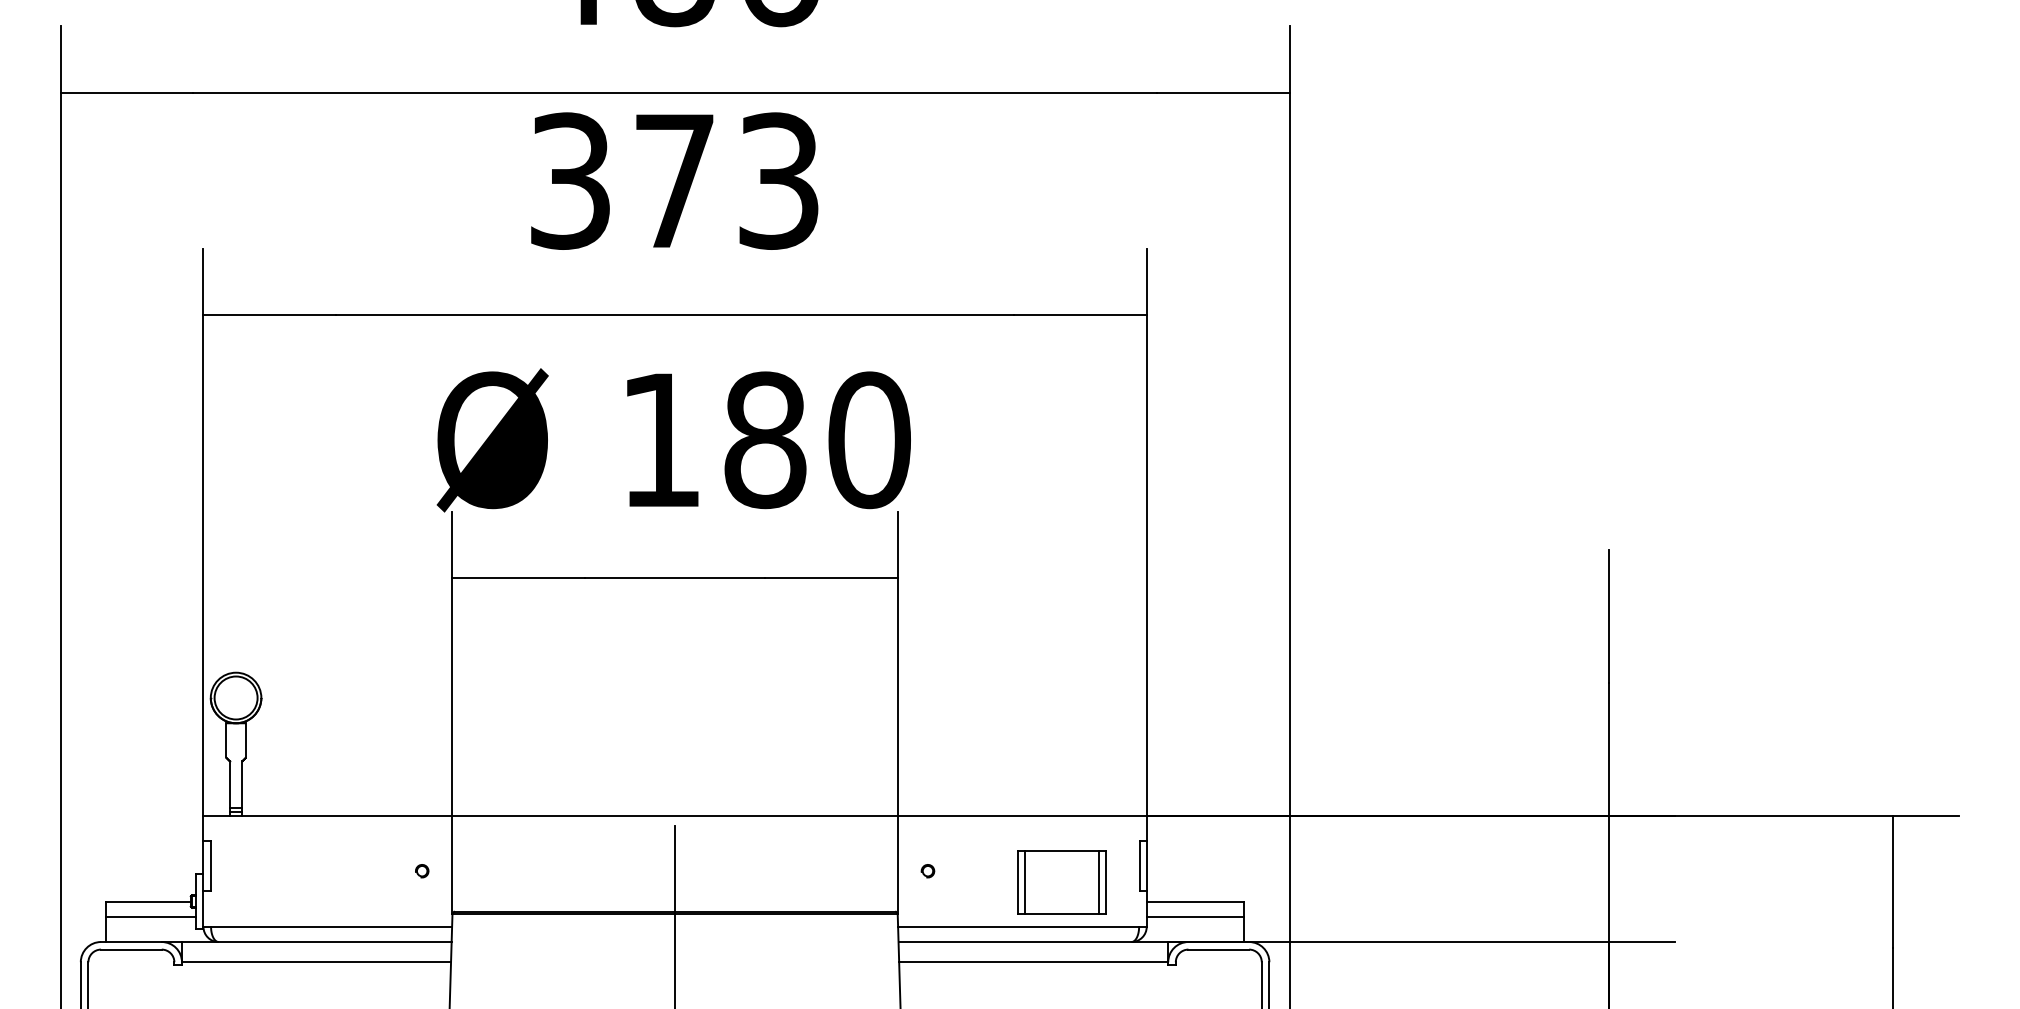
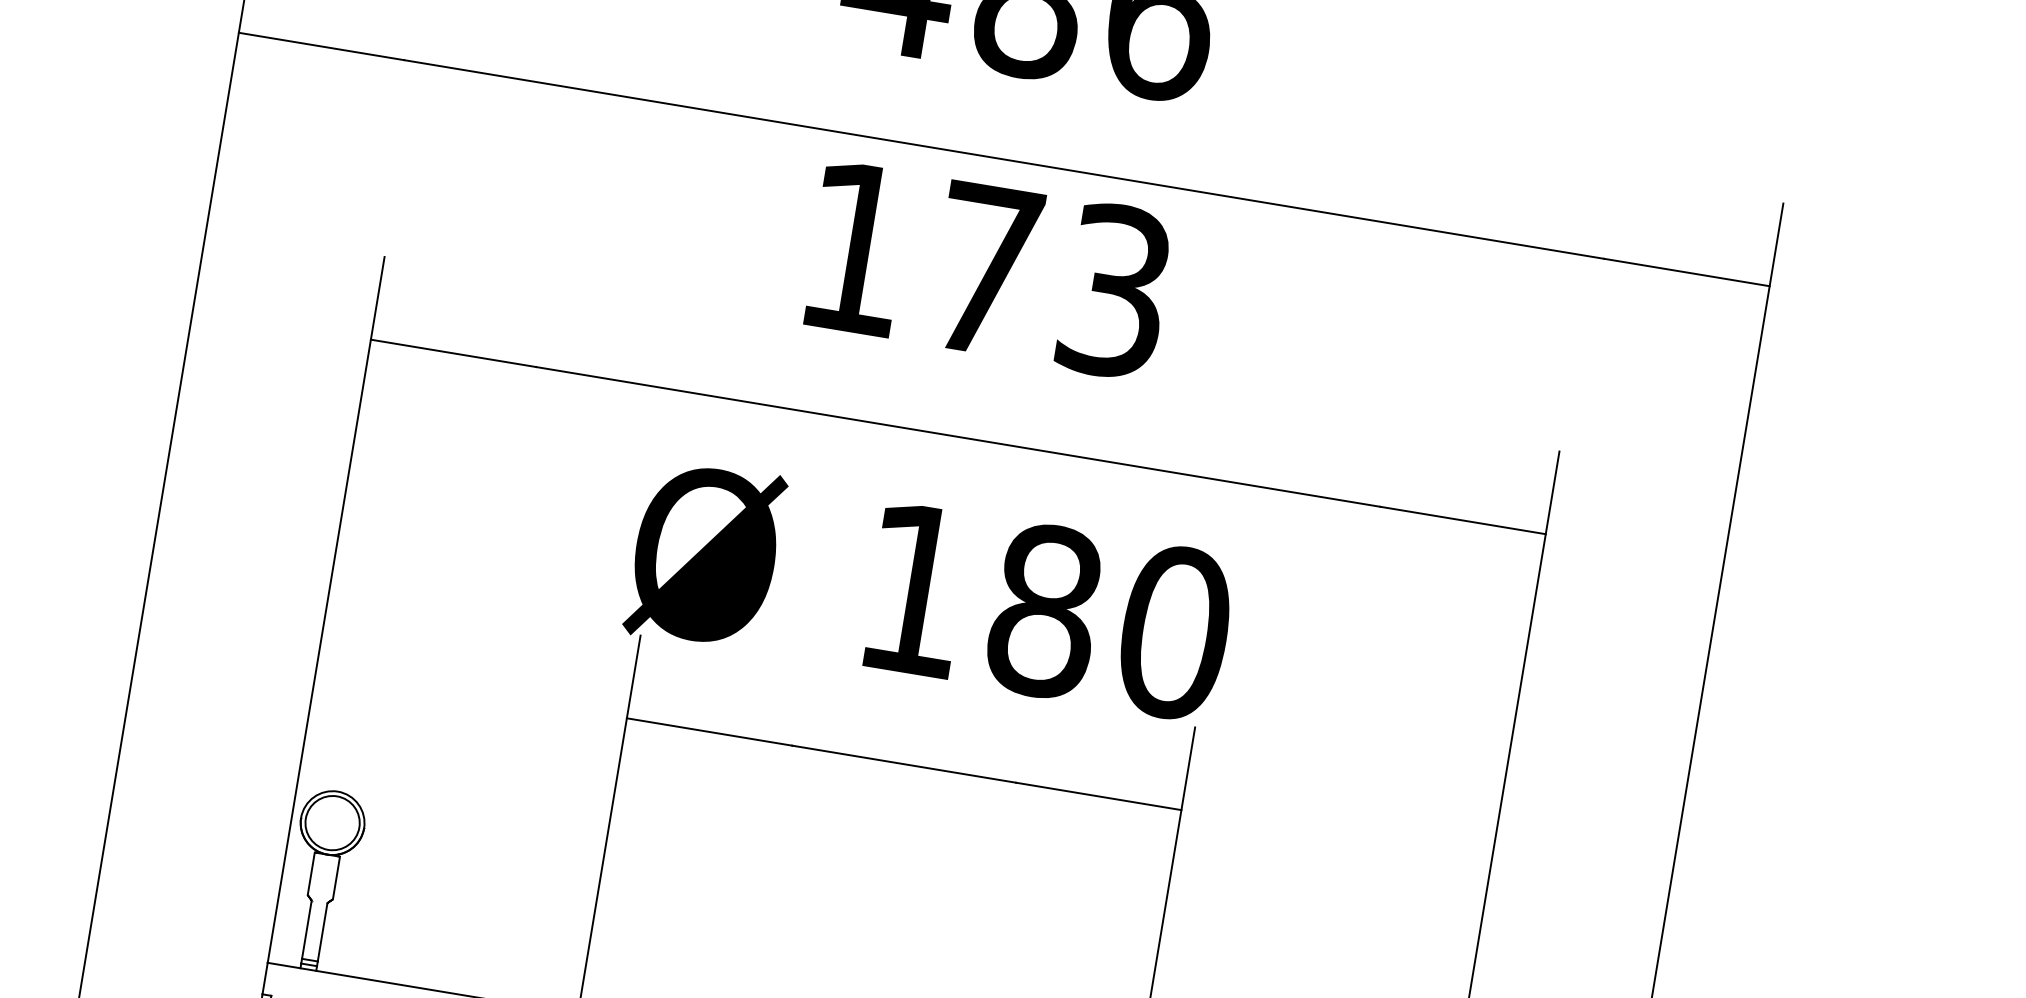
text: (570, 180) -> (855, 247), 373 -> 173

